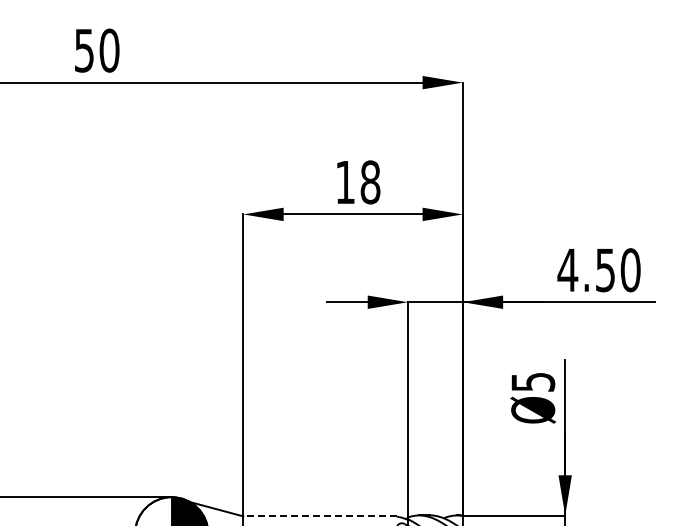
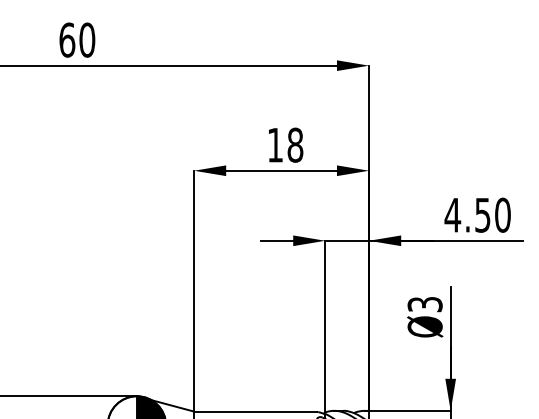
text: (84, 50) -> (67, 40), 50 -> 60
text: (532, 381) -> (424, 304), Ø5 -> Ø3
line: (320, 516) -> (255, 411), dashed -> solid

